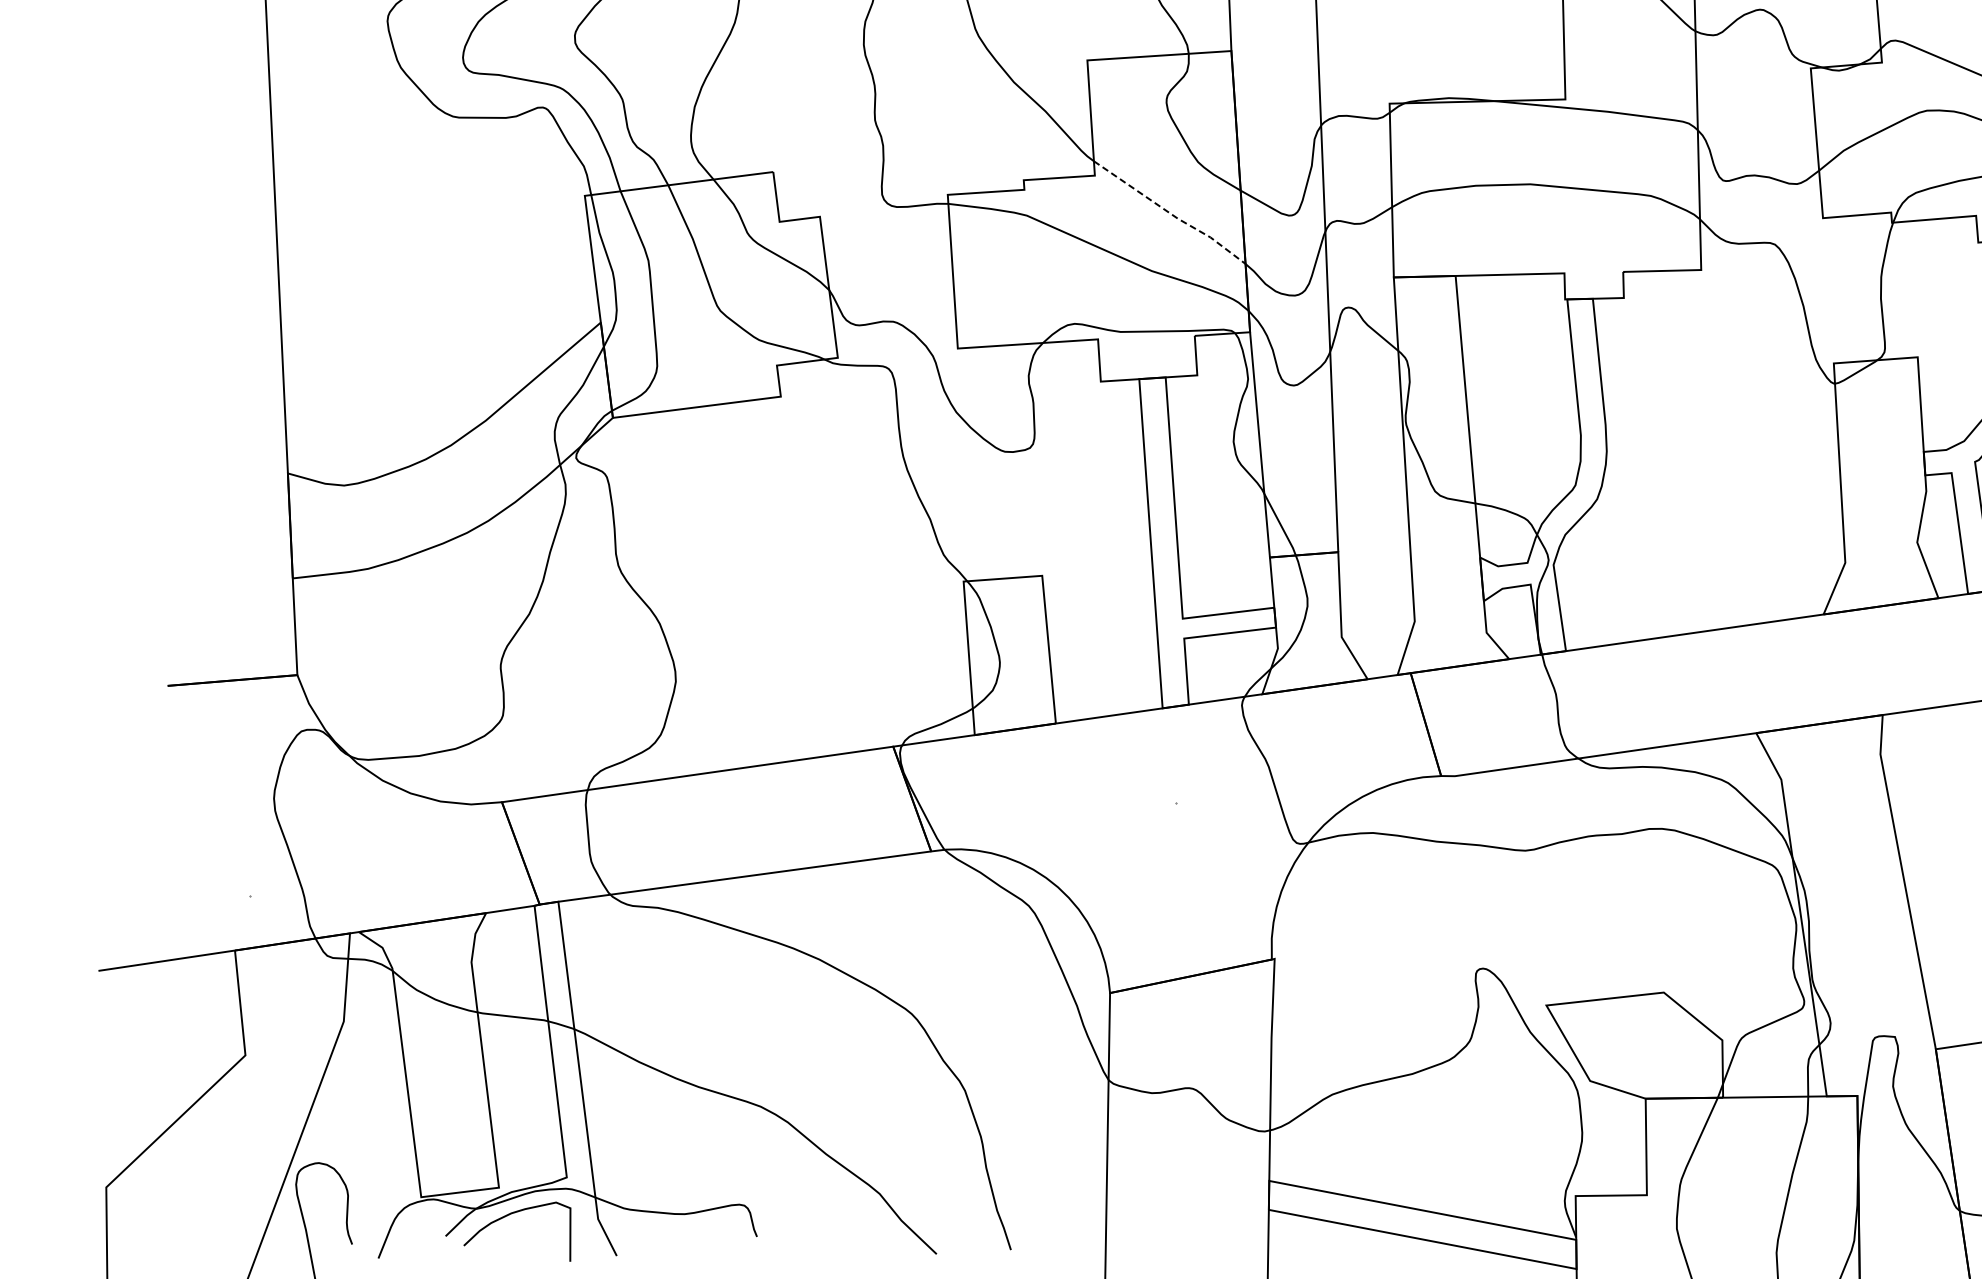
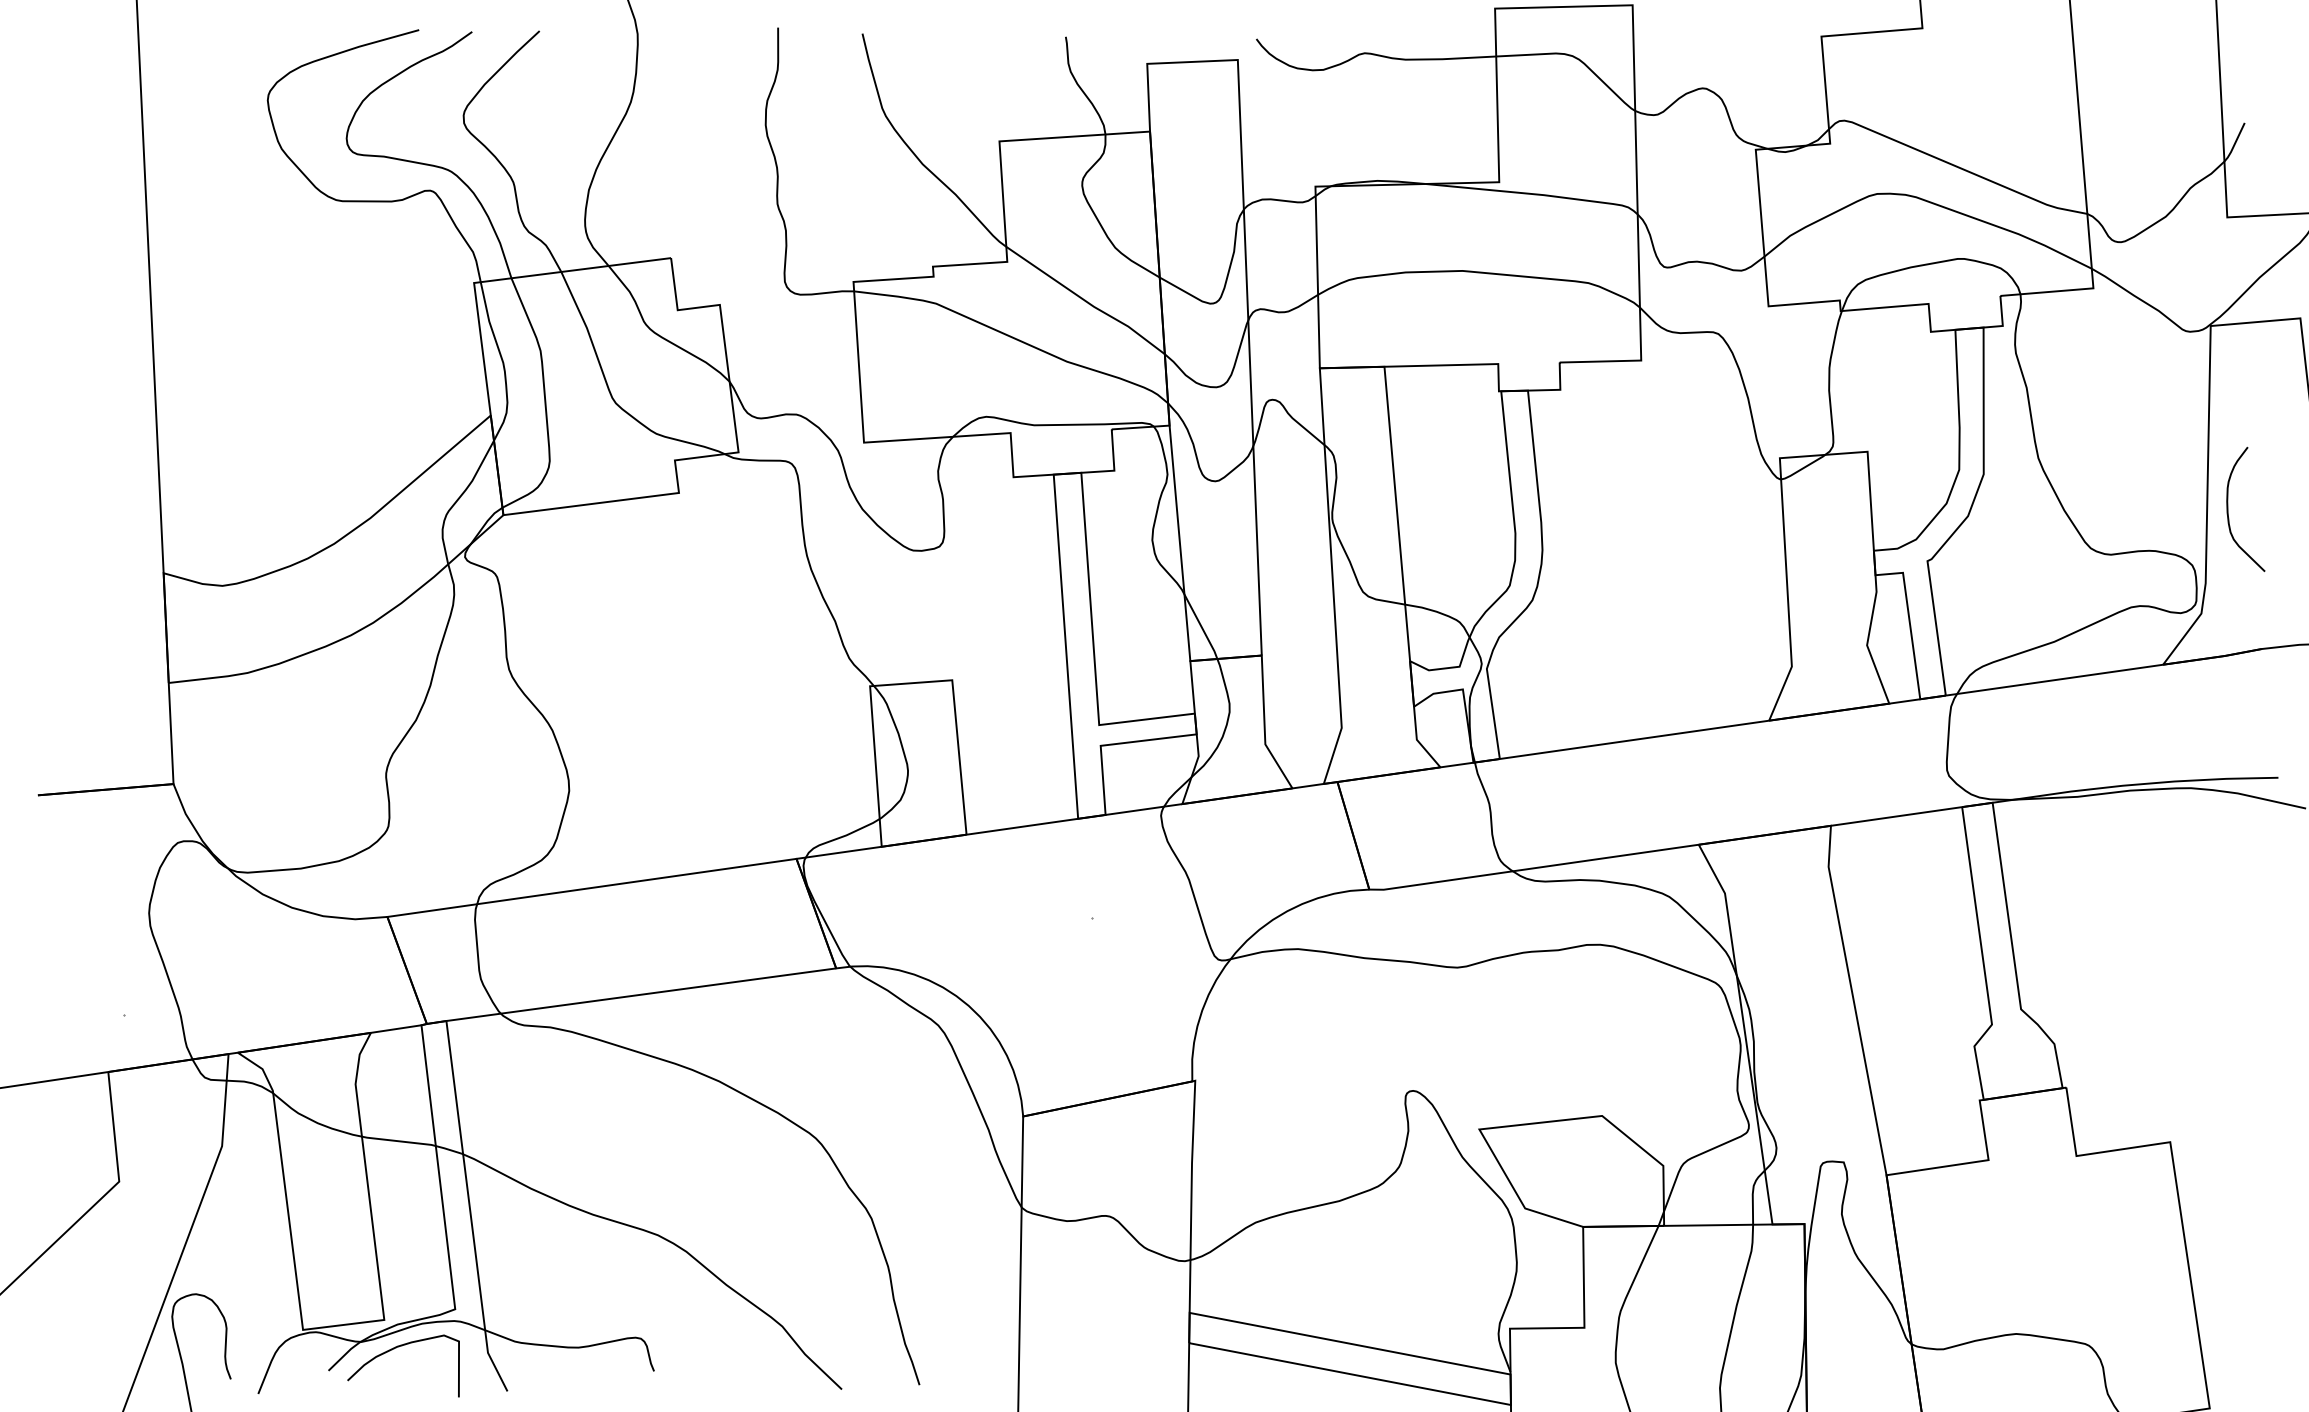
line: (1170, 213) -> (1086, 301), dashed -> solid

